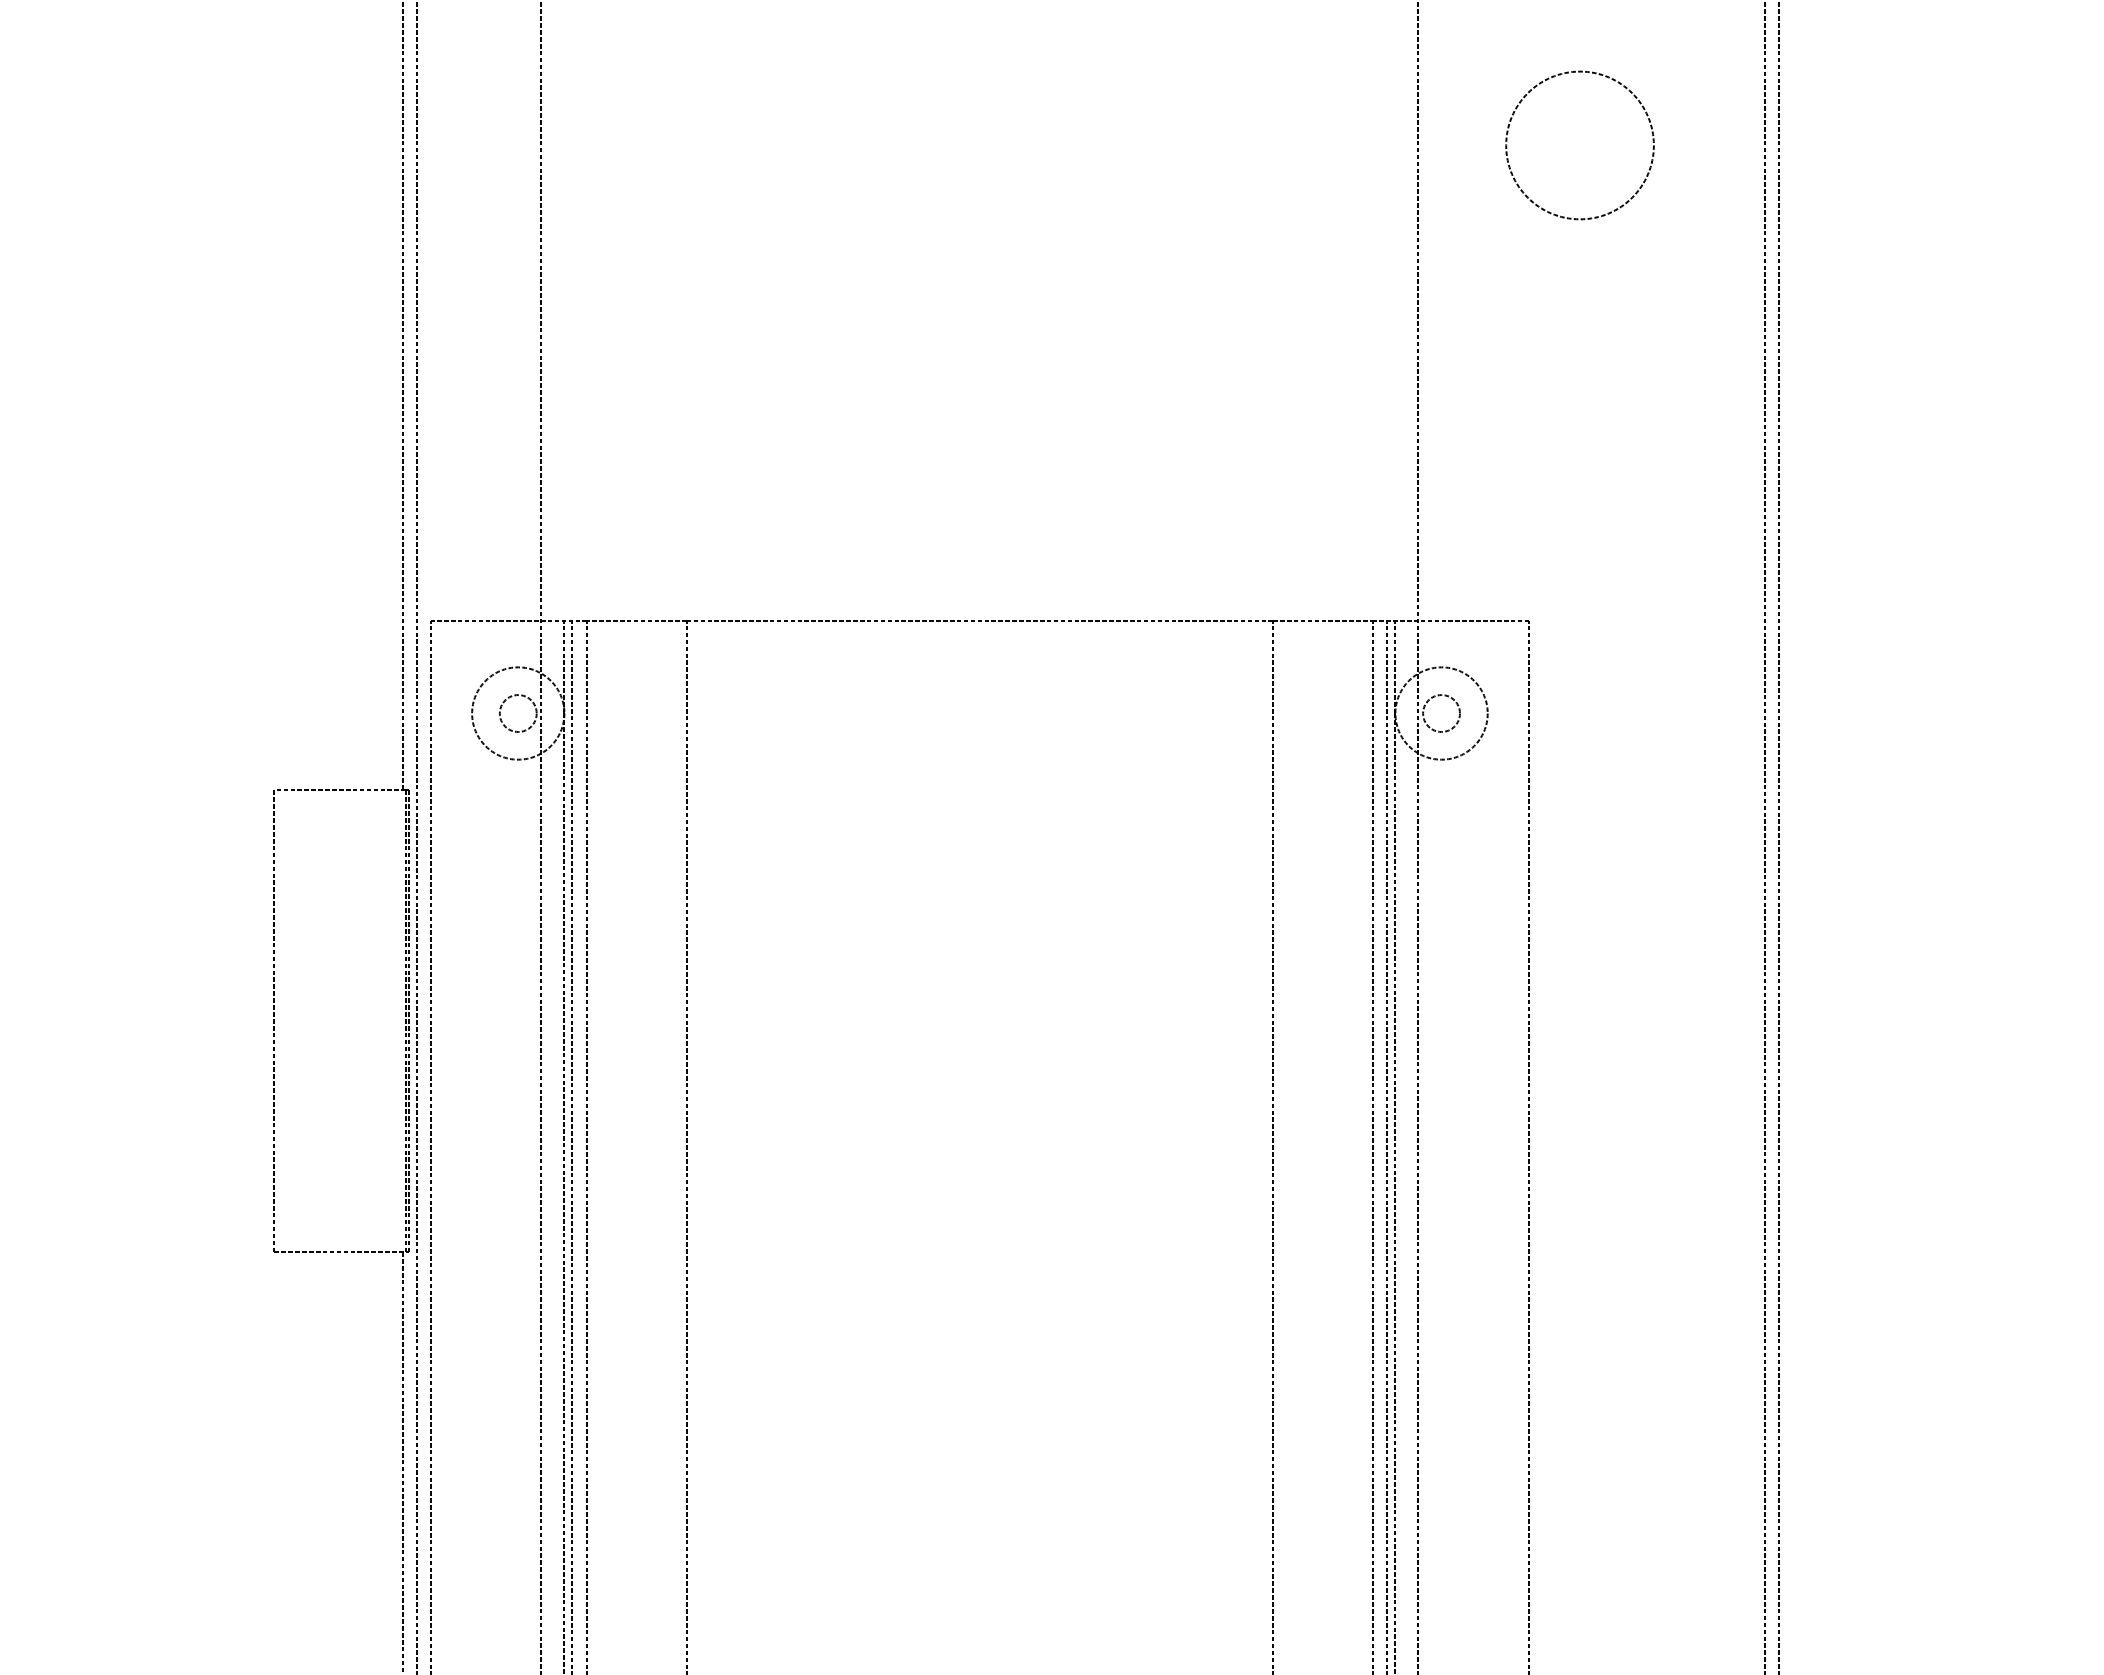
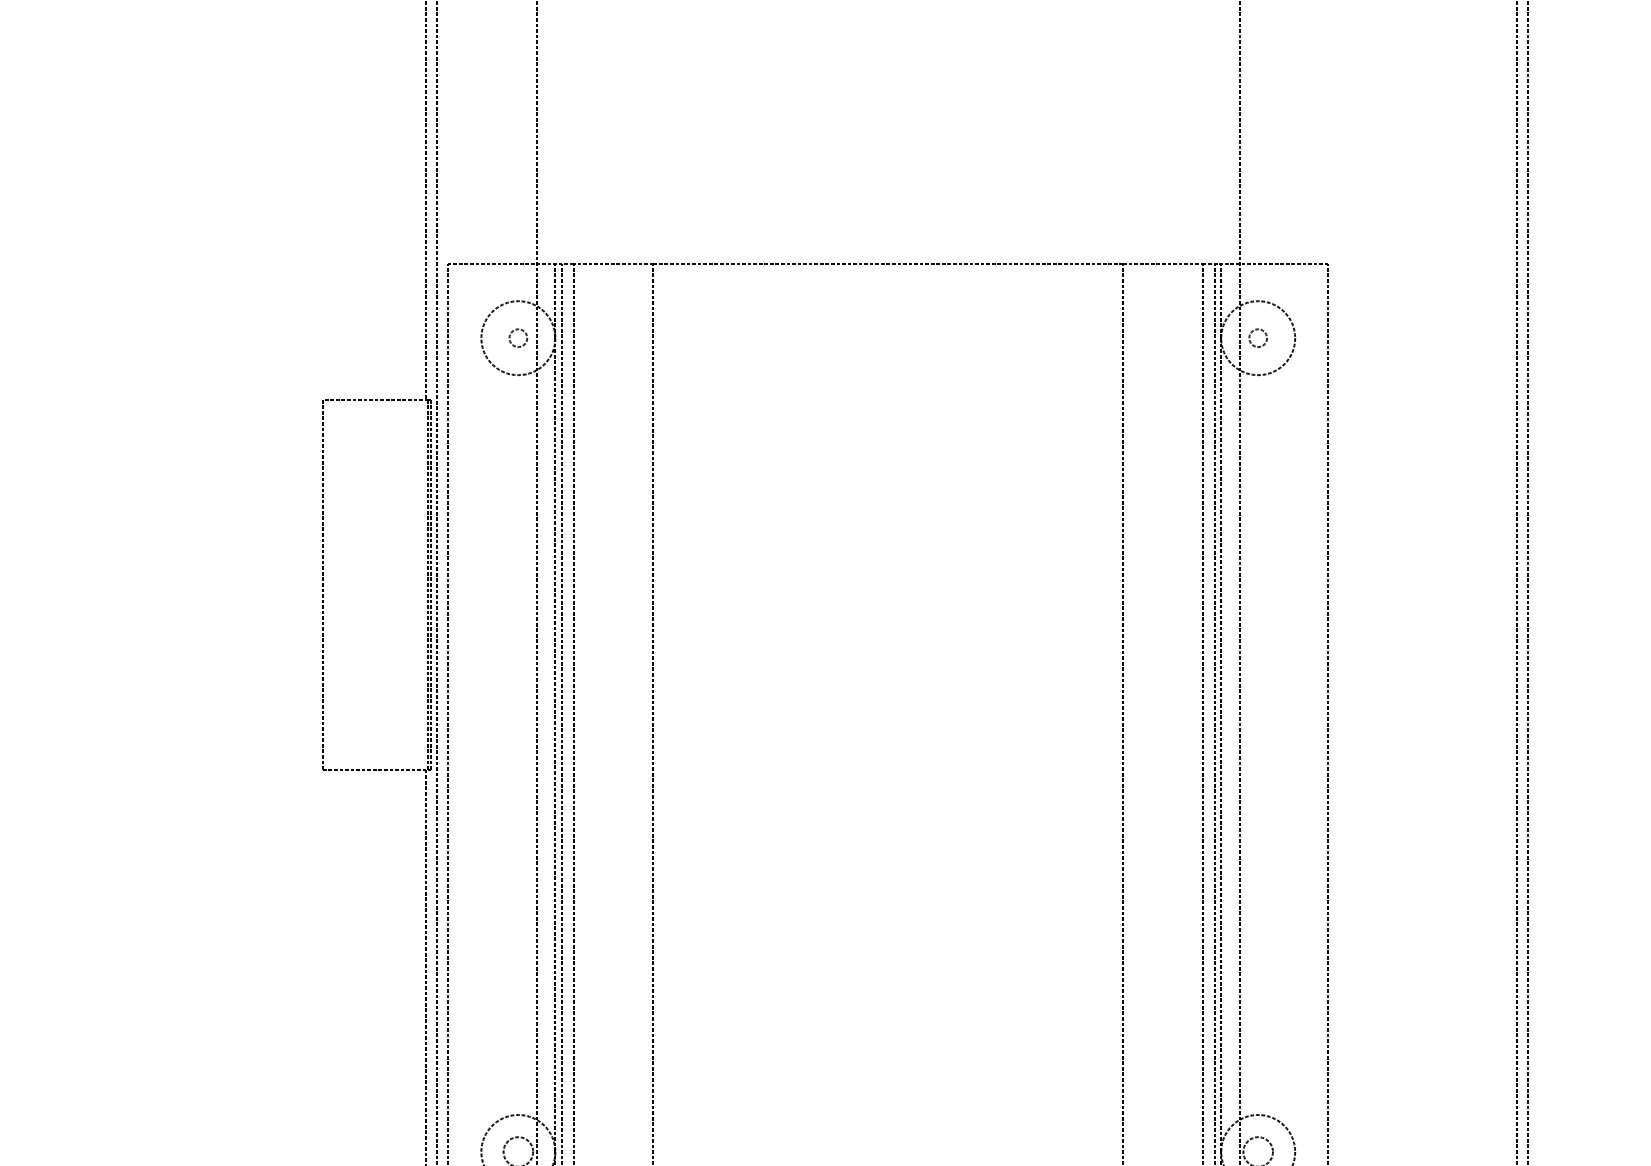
circle: (517, 713) -> (517, 338), size x0.6
circle: (1441, 713) -> (1258, 338), size x0.6

